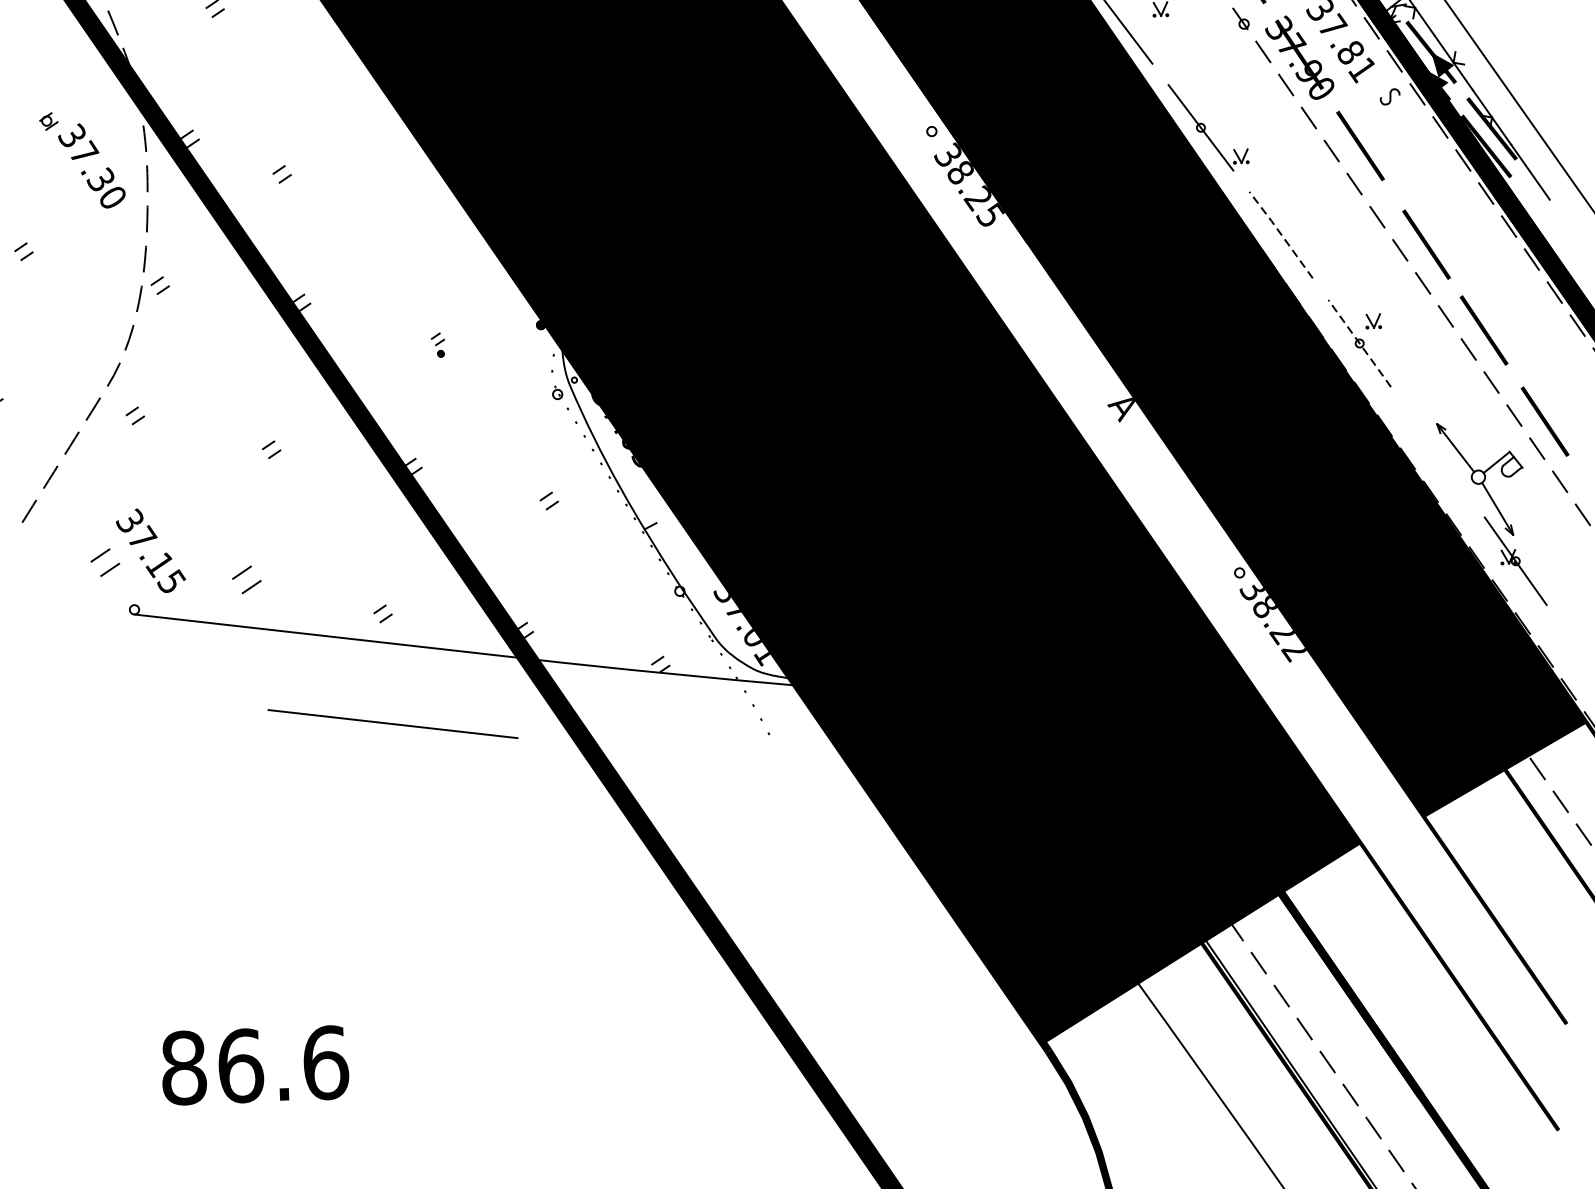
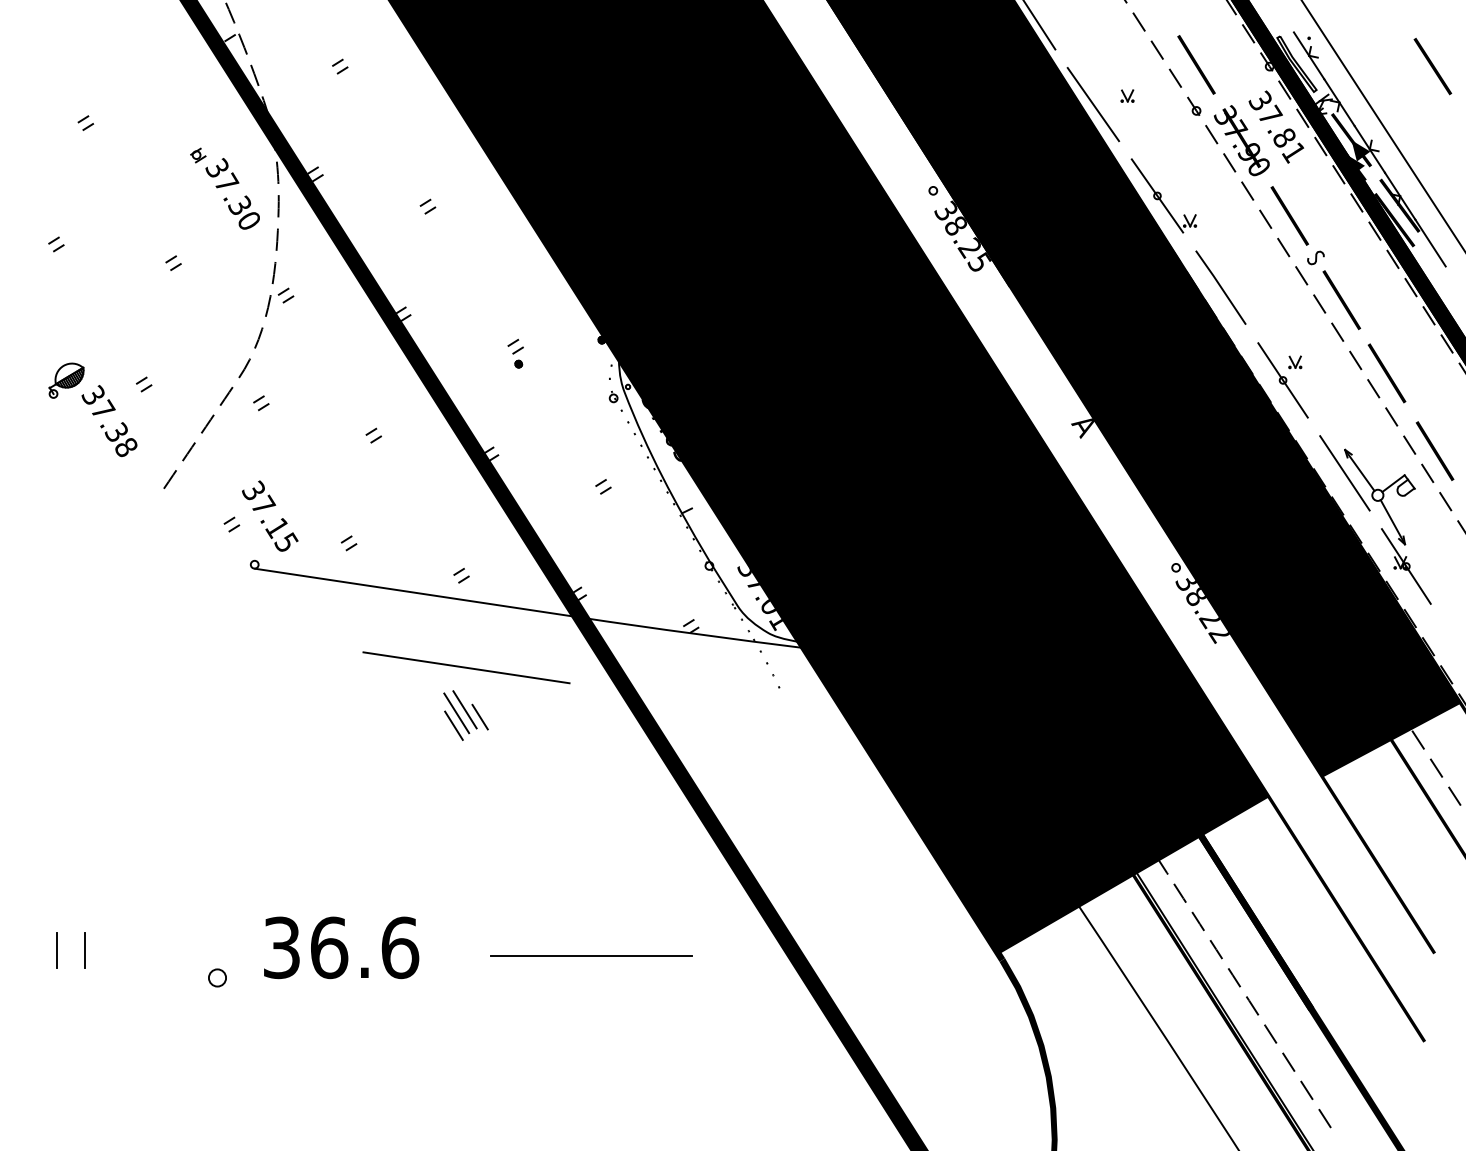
curve: (1389, 96) -> (1315, 257), moved
part: (281, 174) -> (427, 206), moved
line: (1280, 233) -> (1220, 286), dashed -> solid
line: (1360, 343) -> (1283, 380), dashed -> solid
part: (437, 344) -> (515, 353), size x1.43
line: (1437, 452) -> (1344, 473), added
part: (104, 562) -> (231, 524), size x0.62
part: (246, 580) -> (348, 543), size x0.62
line: (392, 774) -> (464, 709), added
line: (383, 779) -> (456, 713), added
line: (410, 781) -> (479, 716), added
line: (379, 793) -> (453, 725), added
line: (555, 1063) -> (591, 955), added
text: (183, 1067) -> (281, 947), 86.6 -> 36.6
circle: (108, 1106) -> (217, 977), added

